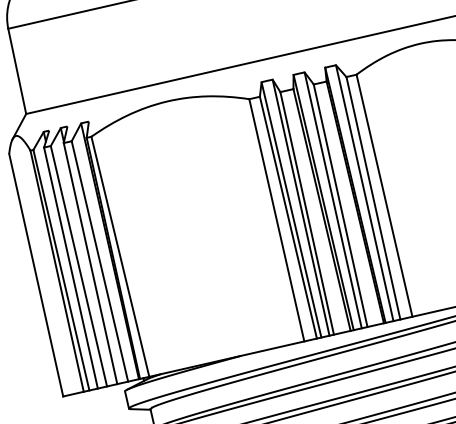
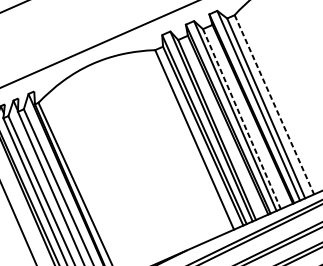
line: (384, 196) -> (274, 105), solid -> dashed
line: (340, 206) -> (241, 119), solid -> dashed

